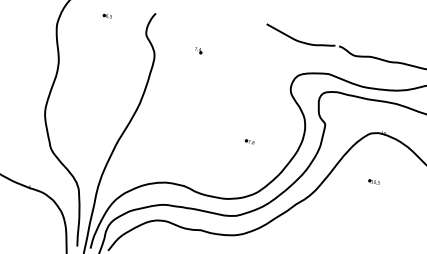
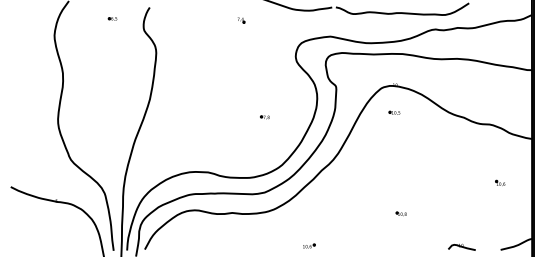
part: (107, 15) -> (112, 18), moved
part: (198, 50) -> (241, 20), moved
part: (374, 181) -> (394, 112), moved

